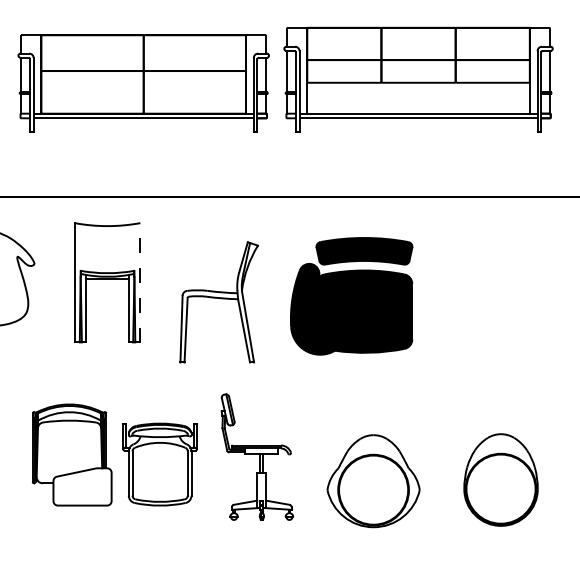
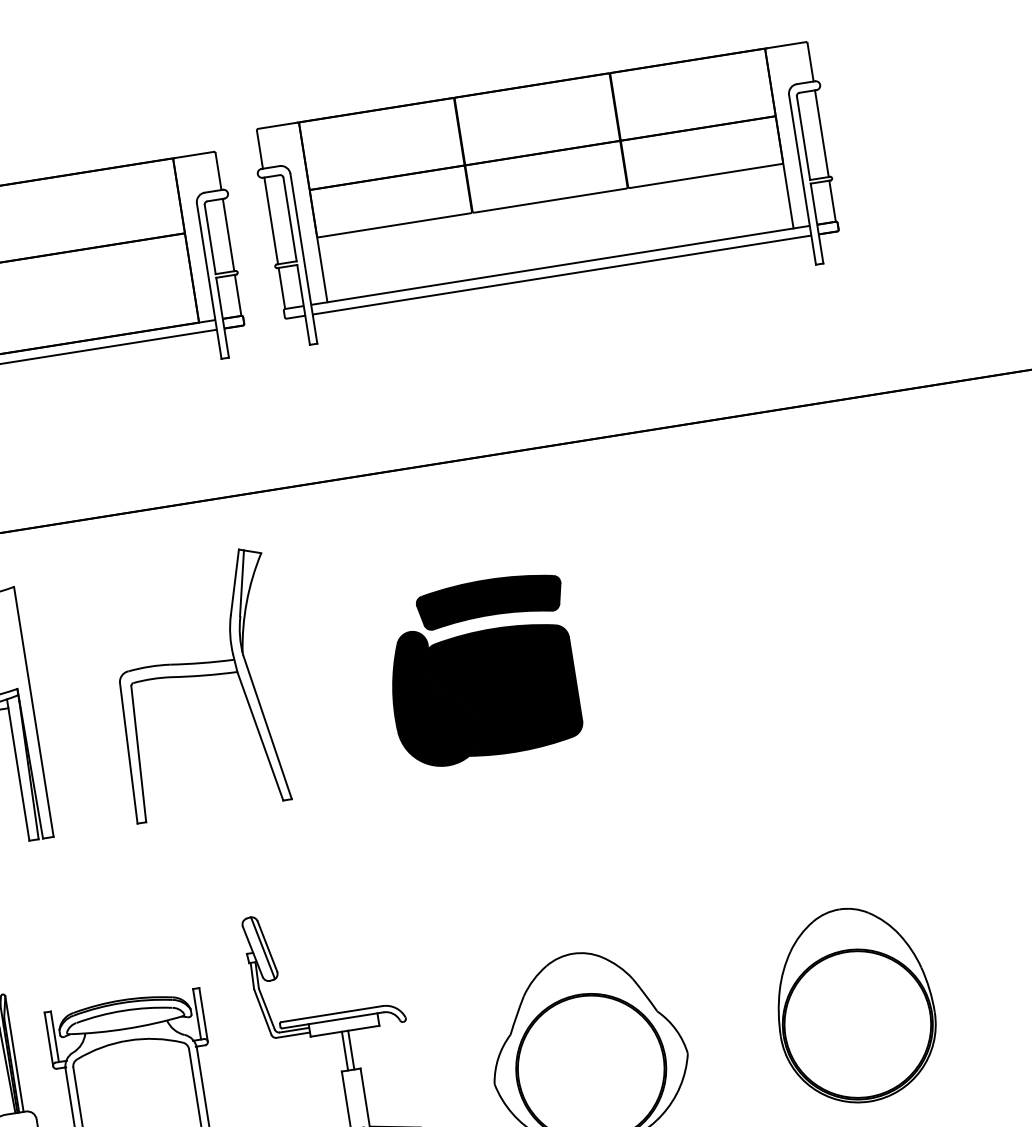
line: (140, 282) -> (34, 711), dashed -> solid
part: (351, 296) -> (480, 670), size x0.71
part: (218, 302) -> (197, 685), moved

